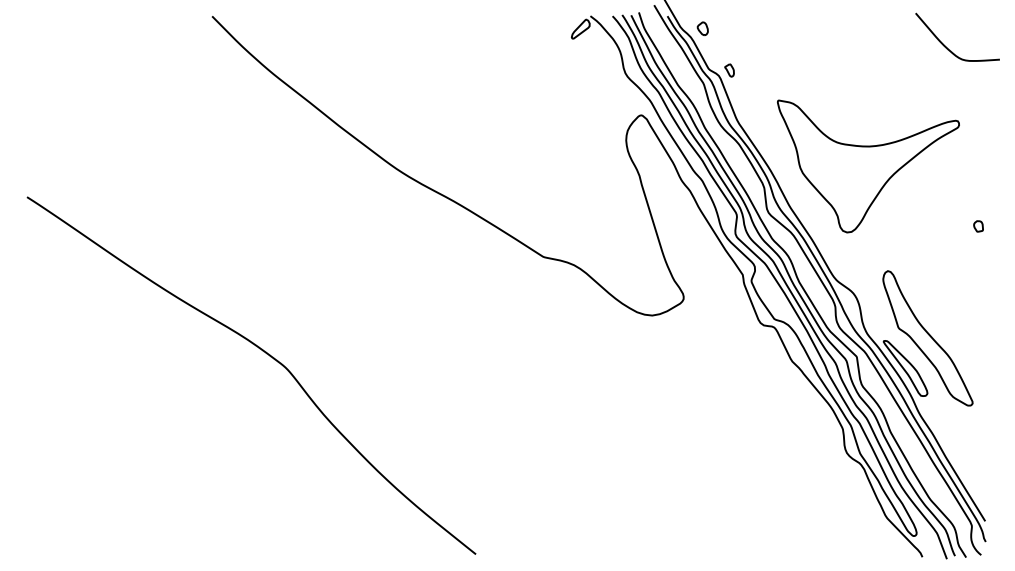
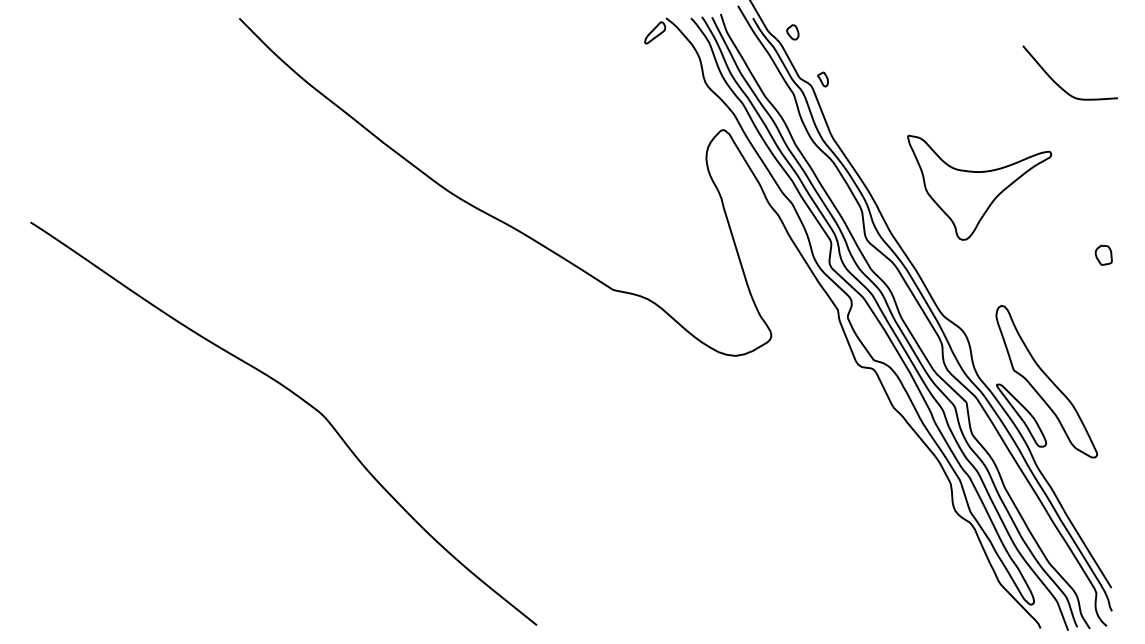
curve: (946, 46) -> (1057, 83), moved
part: (868, 166) -> (979, 187), size x0.7
part: (978, 226) -> (1103, 255), size x1.6

